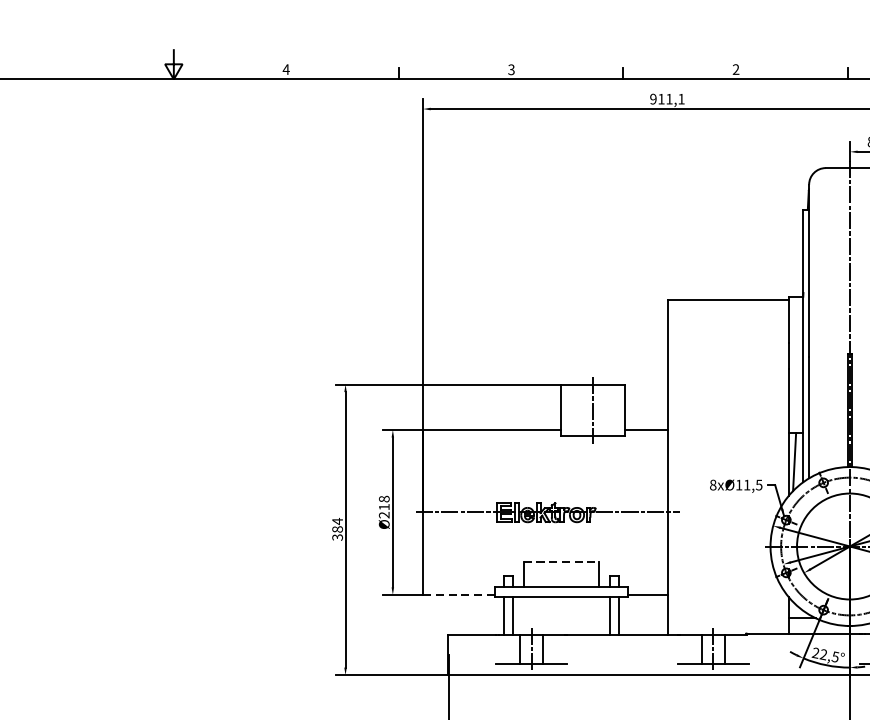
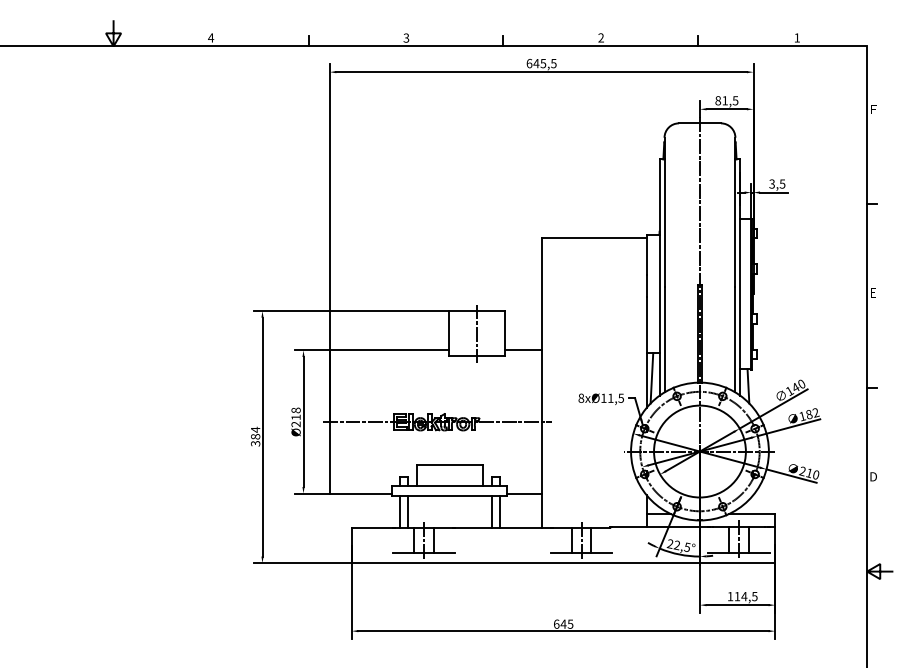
text: (667, 99) -> (541, 63), 911,1 -> 645,5
line: (561, 561) -> (449, 464), dashed -> solid
line: (459, 594) -> (361, 493), dashed -> solid

